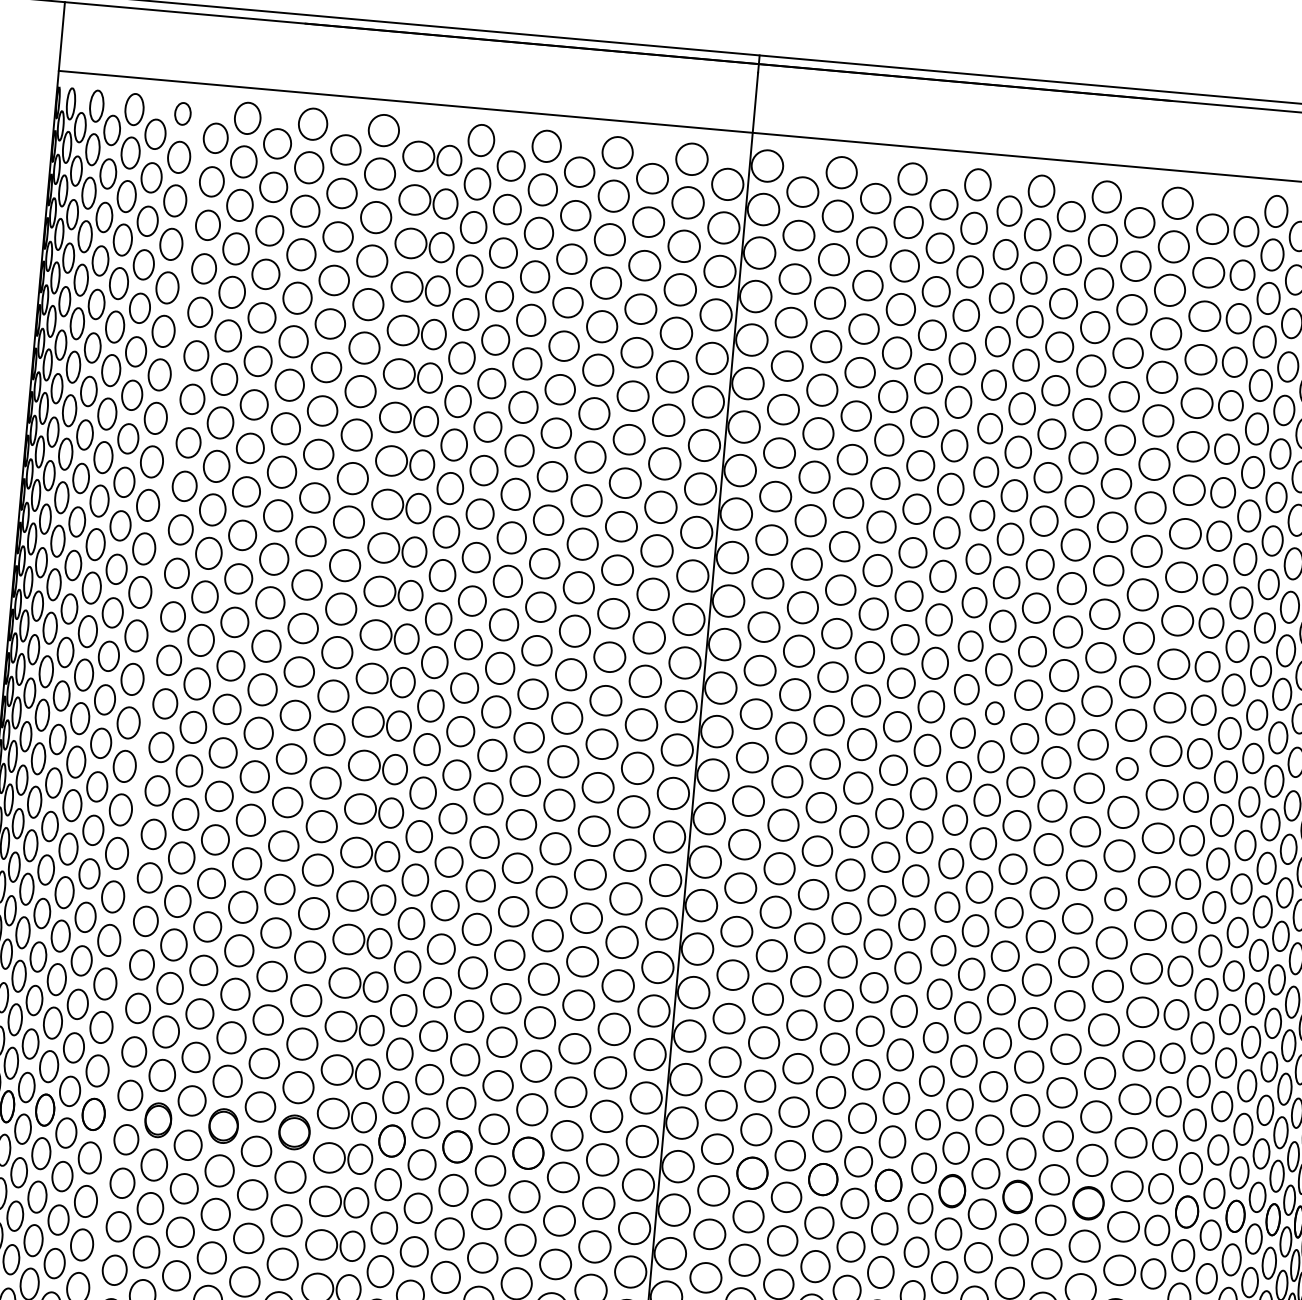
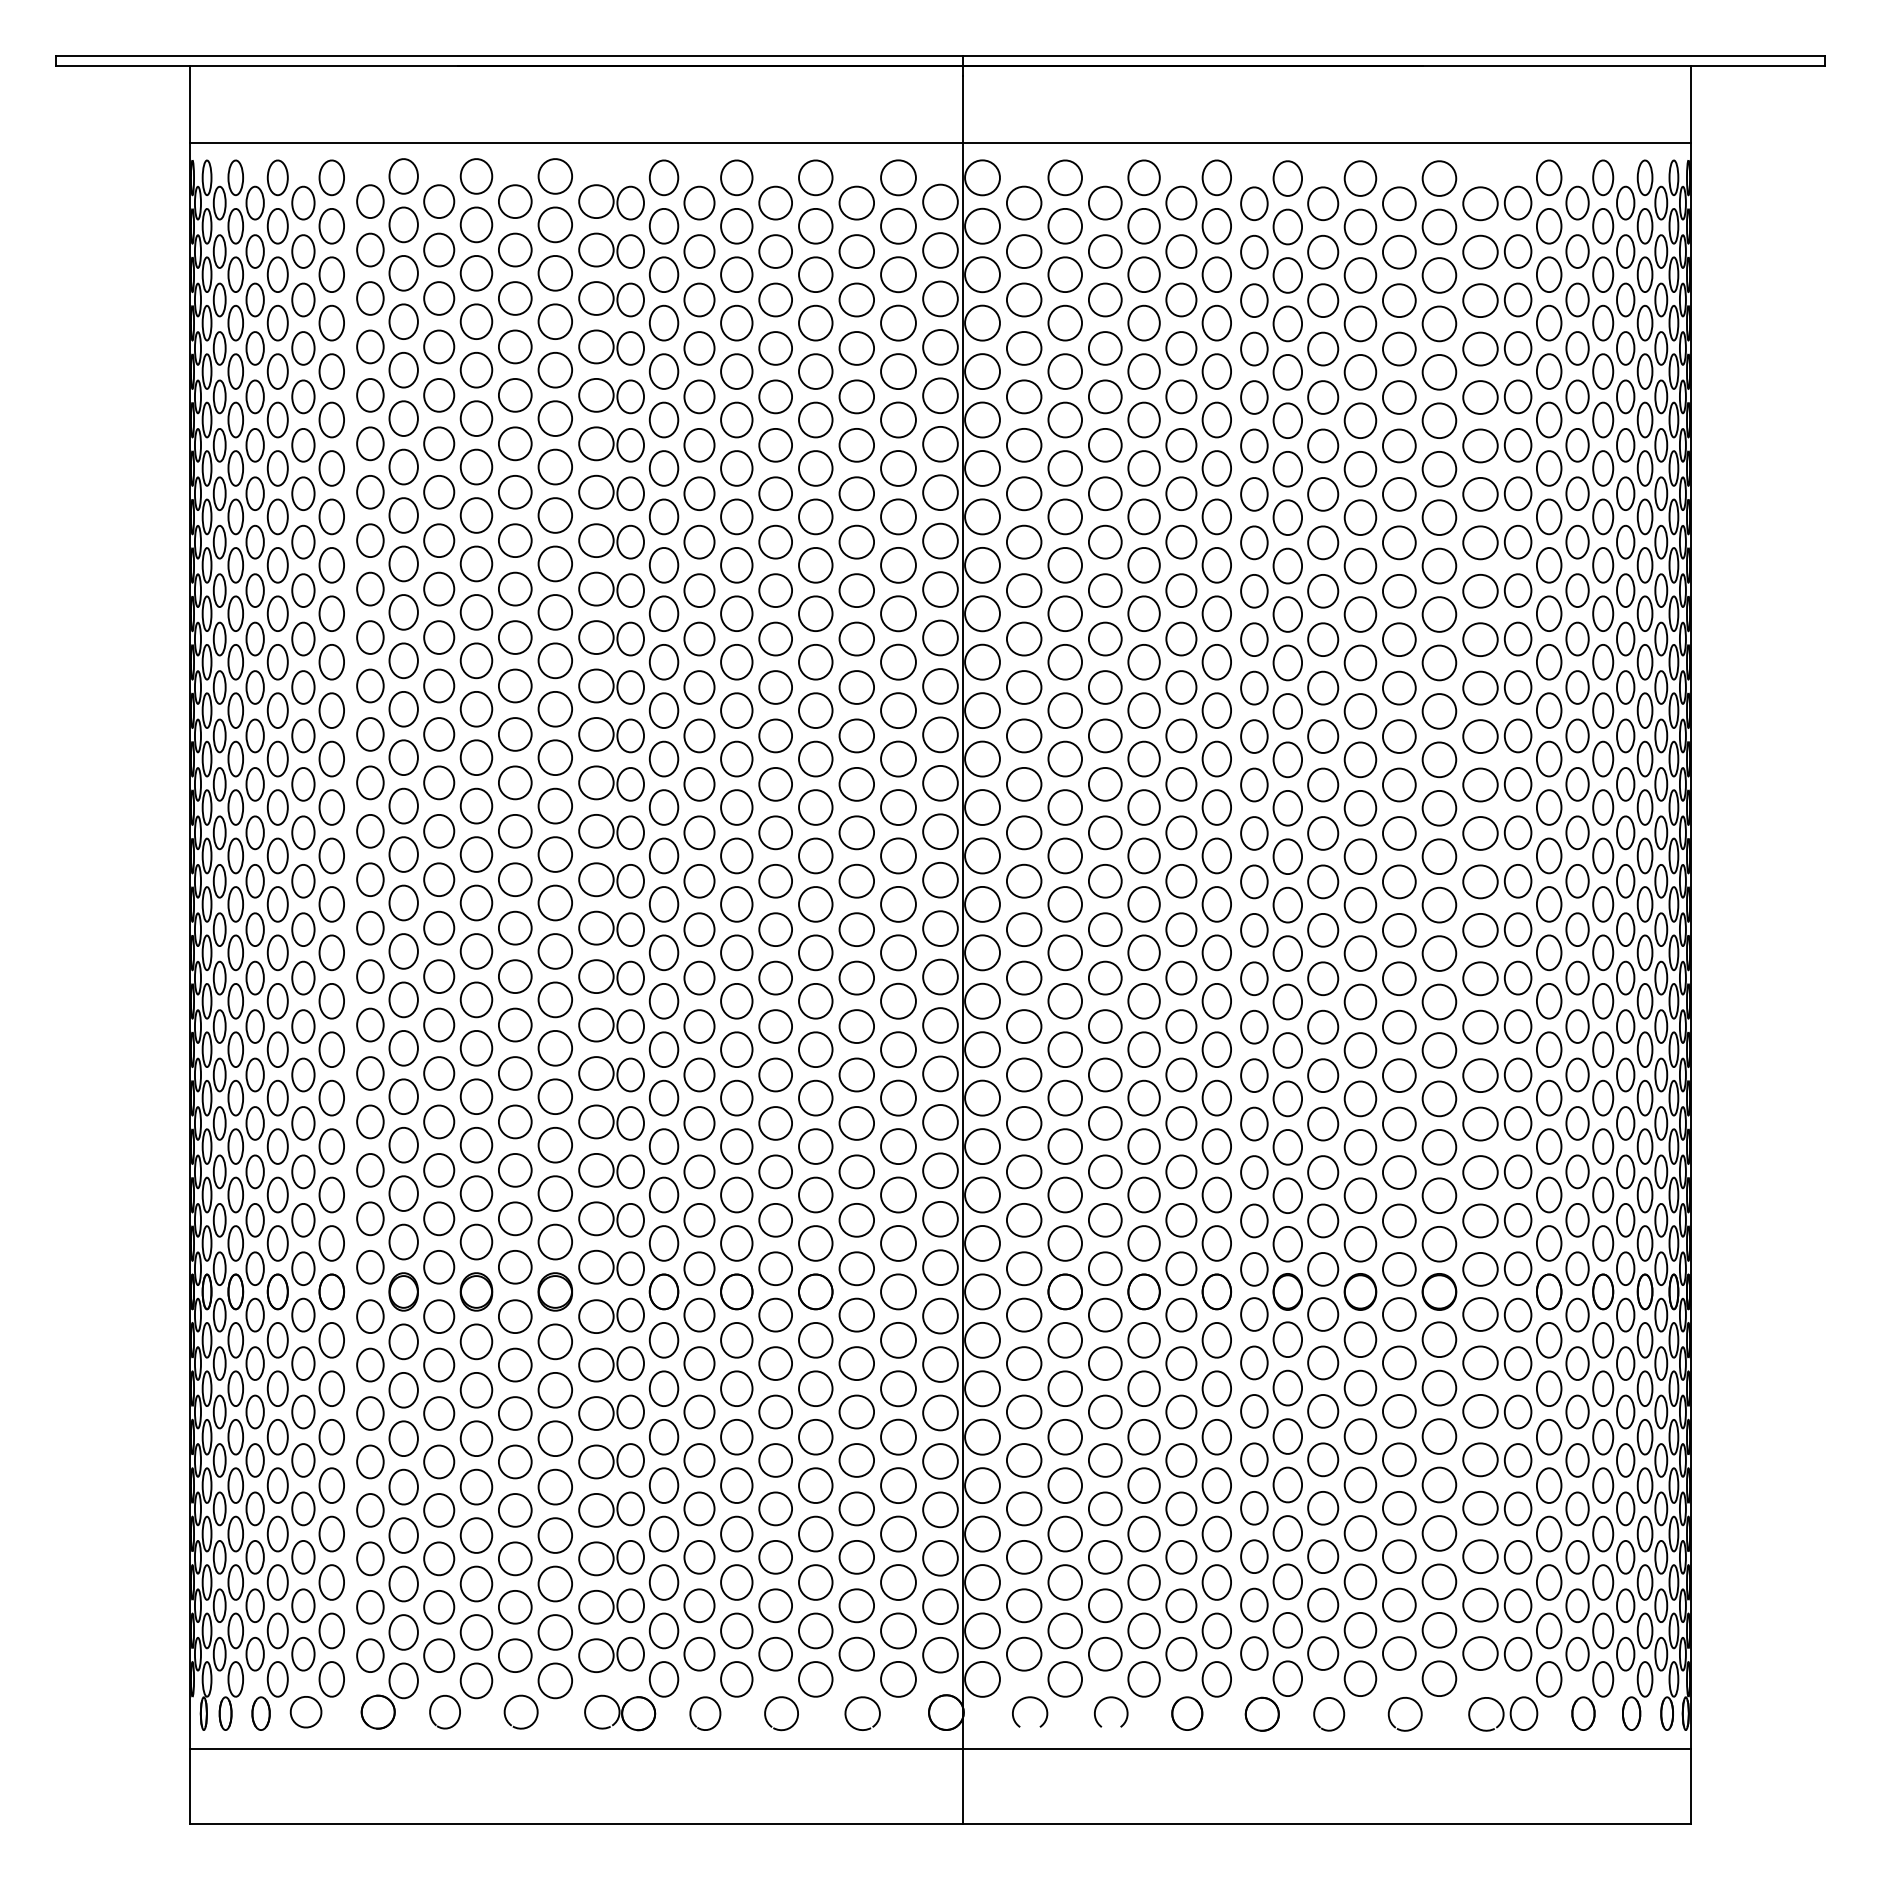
part: (182, 113) -> (331, 177), size x1.43
part: (994, 712) -> (1287, 759), size x1.43
part: (1127, 769) -> (1439, 808), size x1.43
part: (1115, 899) -> (1439, 953), size x1.43

